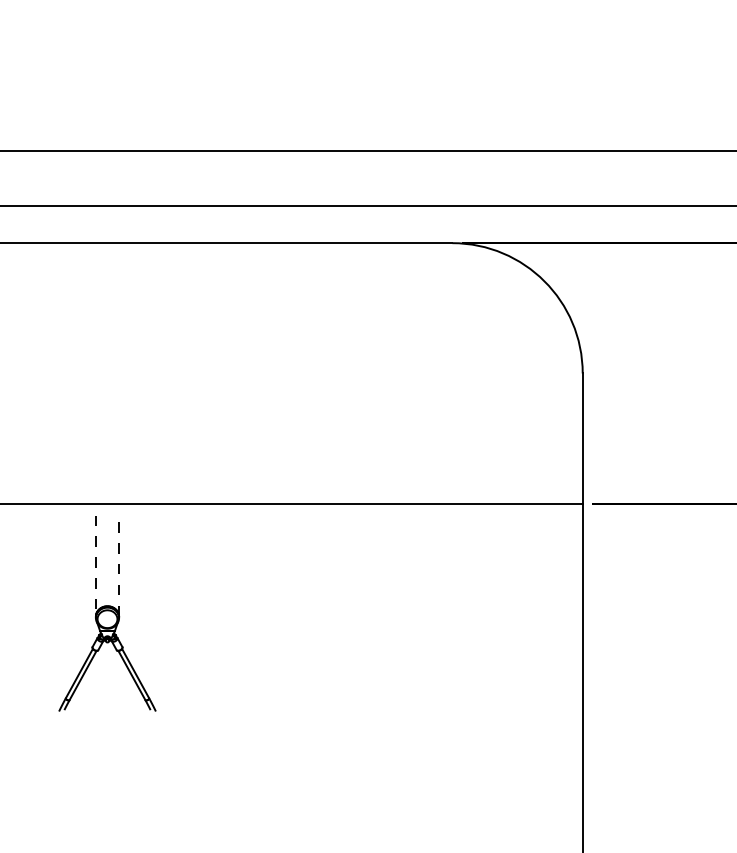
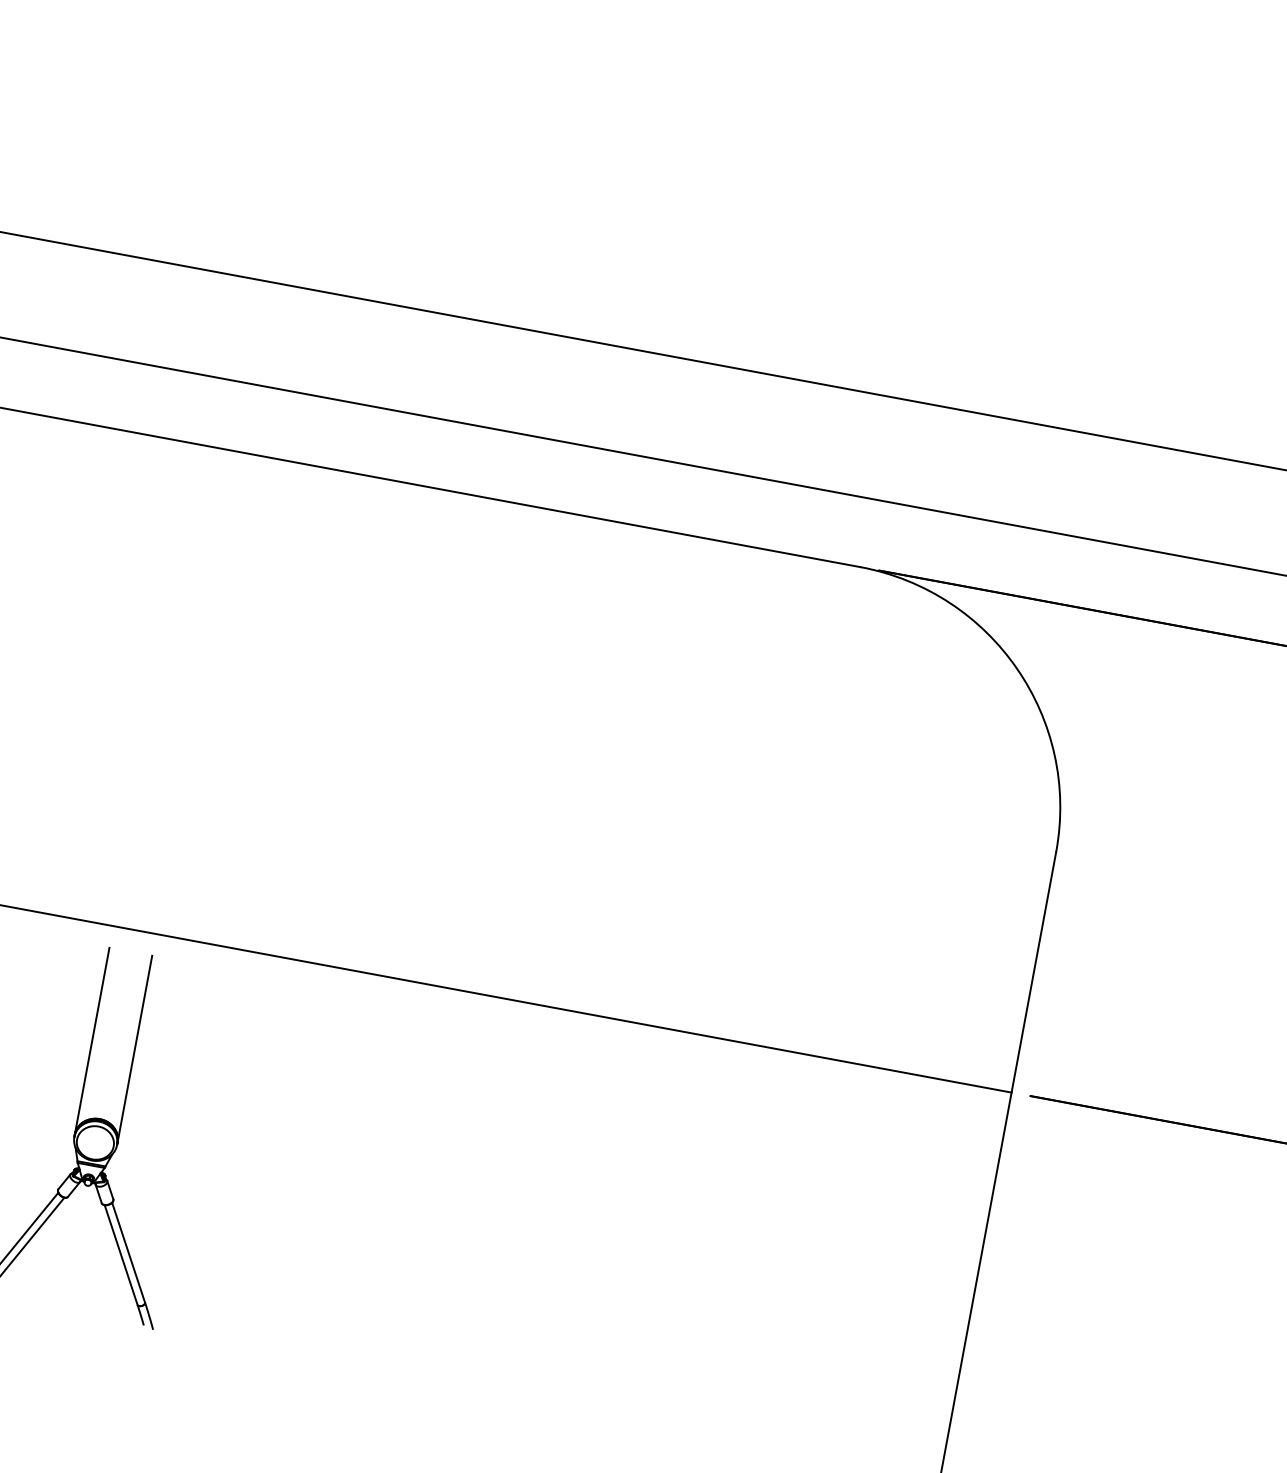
line: (119, 565) -> (135, 1047), dashed -> solid
line: (95, 566) -> (91, 1041), dashed -> solid

